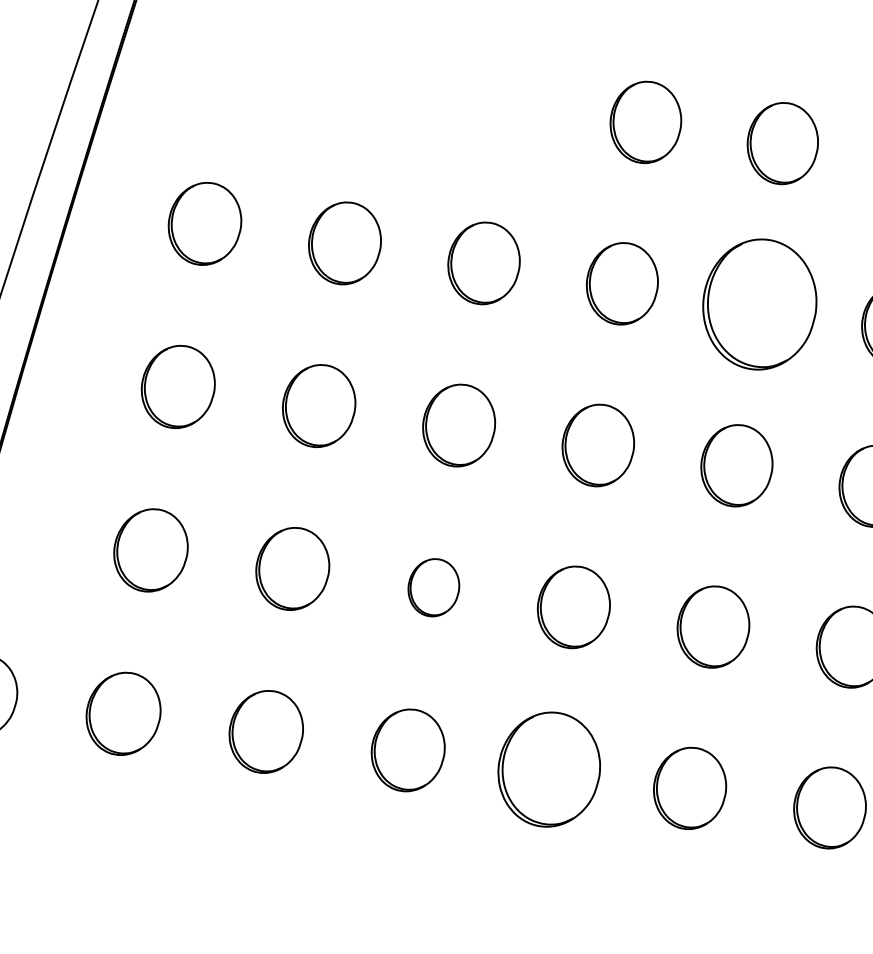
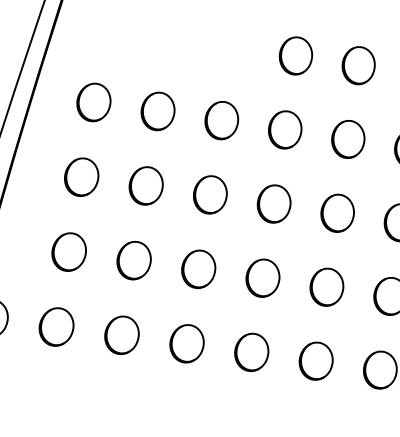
part: (760, 304) -> (348, 139), size x0.62
part: (433, 586) -> (198, 268), size x1.43
part: (548, 767) -> (251, 351), size x0.71

